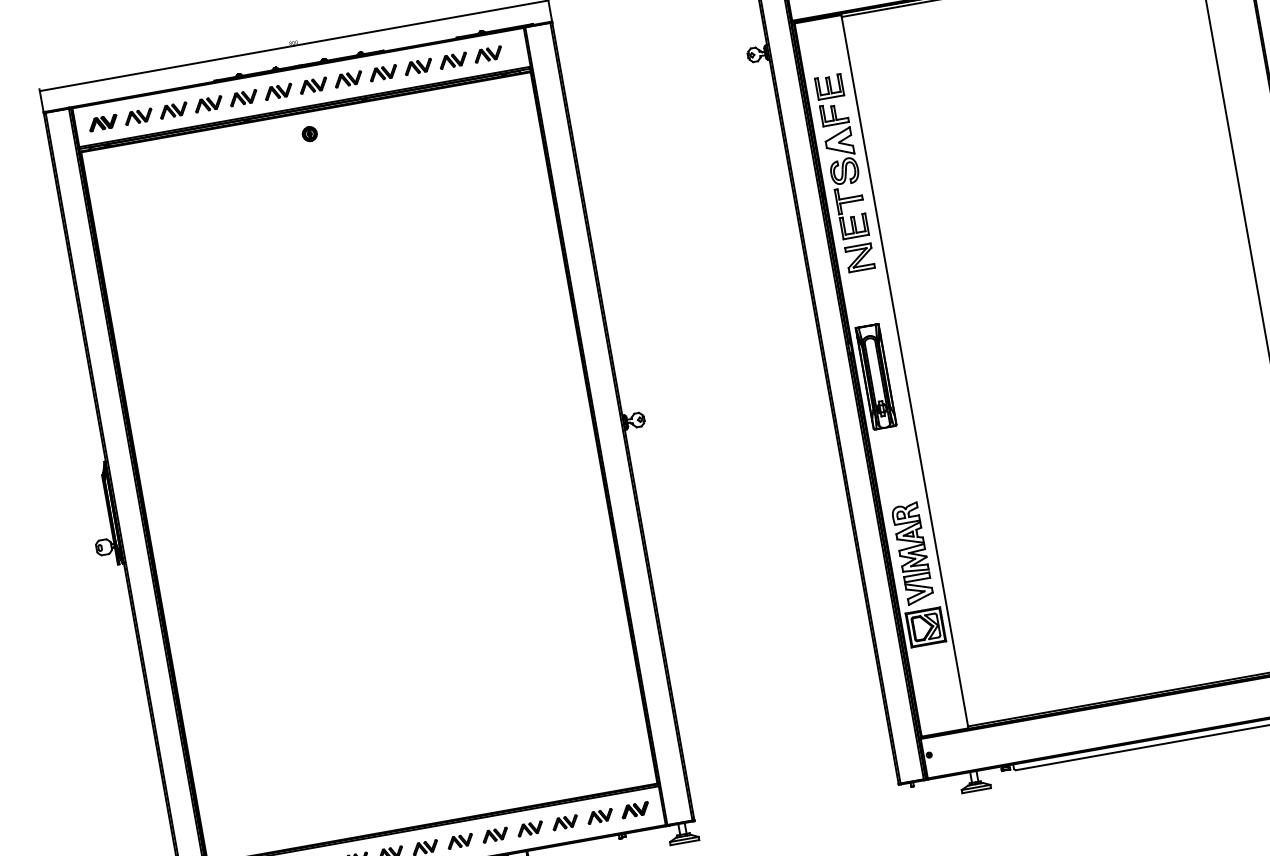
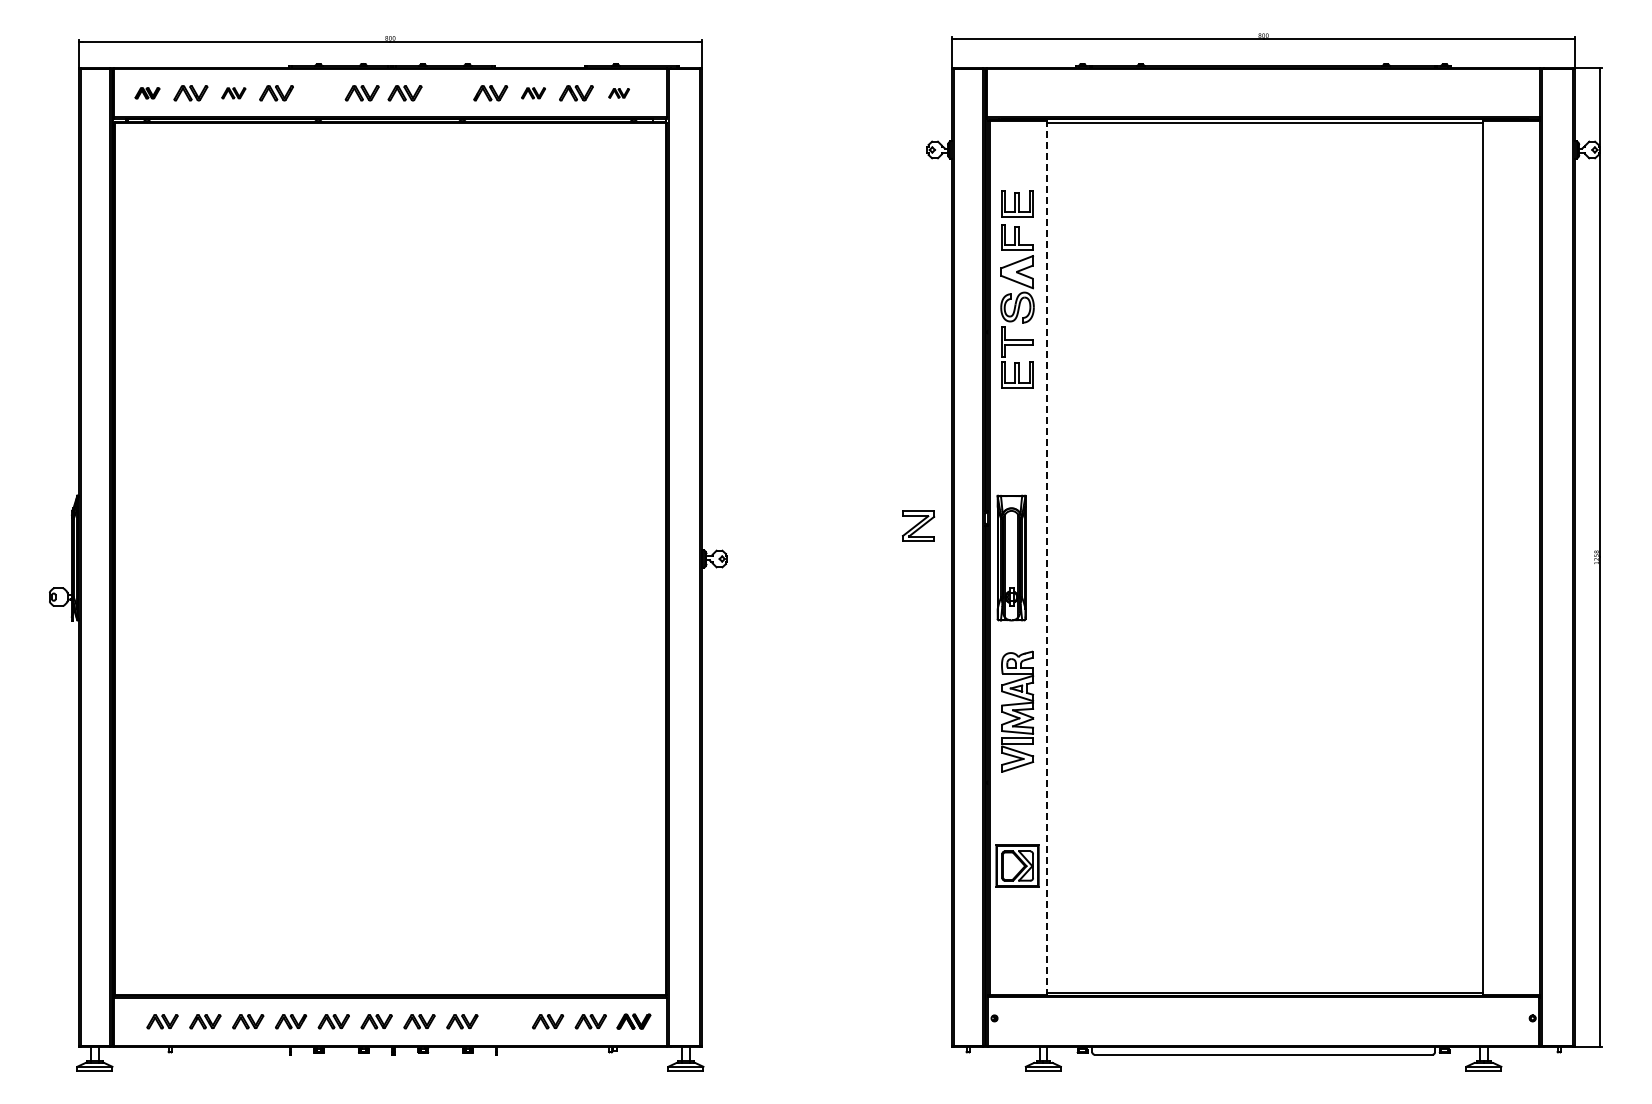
part: (487, 54) -> (618, 93), size x0.6
part: (418, 67) -> (533, 93), size x0.7
part: (348, 79) -> (447, 93), removed
part: (243, 98) -> (319, 93), removed
part: (173, 110) -> (233, 93), size x0.7
part: (103, 123) -> (147, 93), size x0.7
part: (309, 133) -> (390, 149), removed
part: (859, 257) -> (918, 525), moved
line: (904, 372) -> (1046, 558), solid -> dashed
part: (912, 553) -> (1017, 711), moved
part: (530, 828) -> (505, 1021), removed

